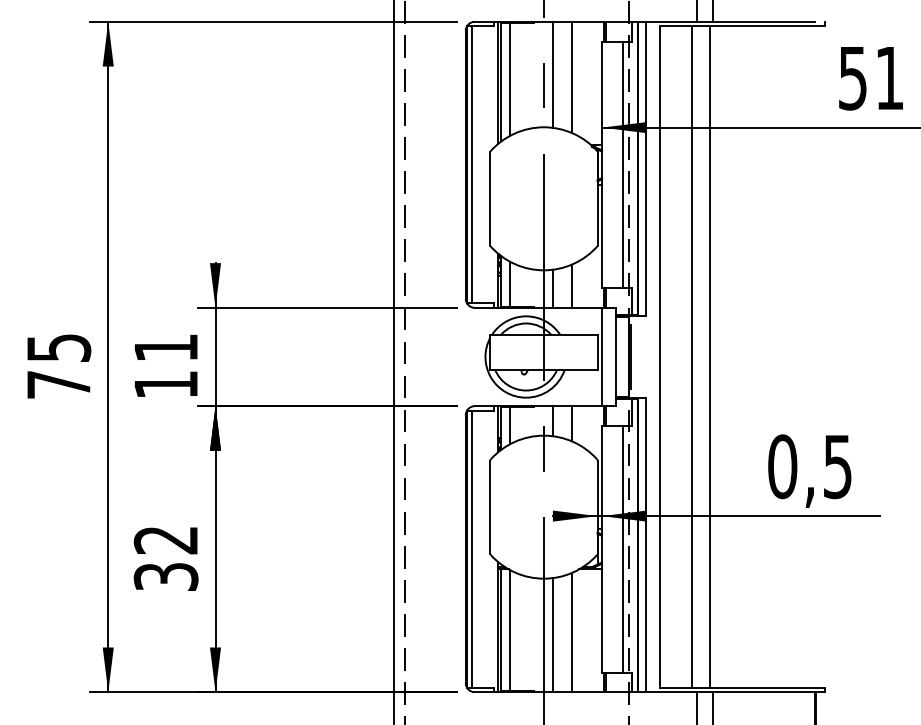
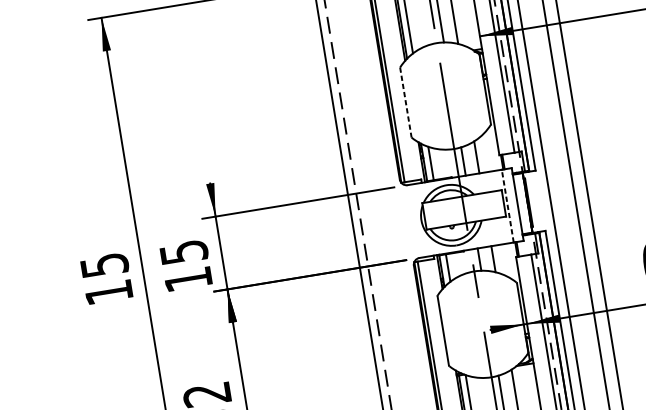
line: (490, 199) -> (406, 103), solid -> dashed
text: (166, 347) -> (184, 251), 11 -> 15
line: (602, 356) -> (508, 205), solid -> dashed
text: (58, 384) -> (108, 292), 75 -> 15

